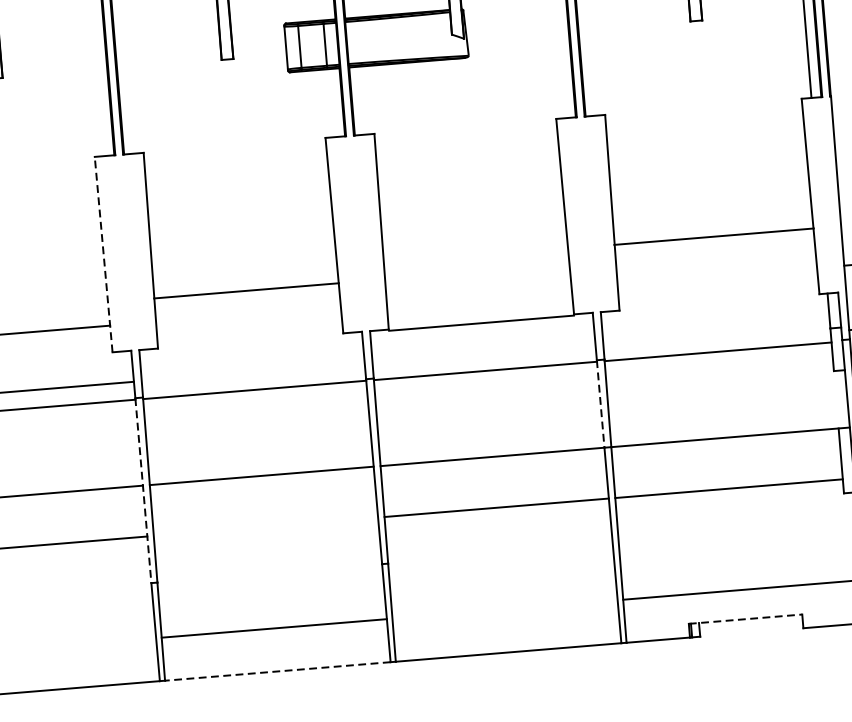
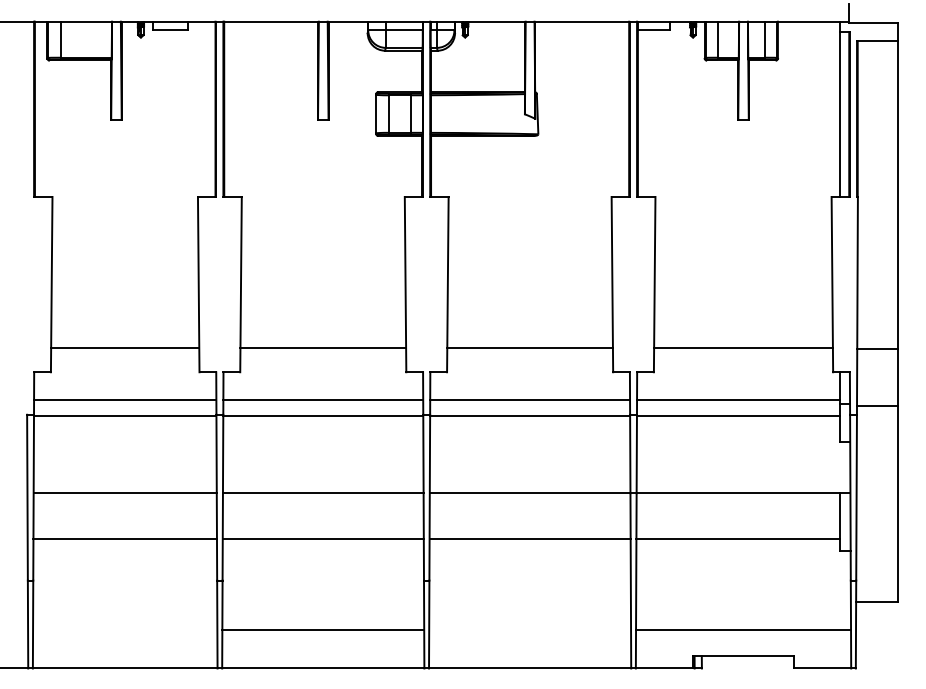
line: (714, 236) -> (743, 348), moved
line: (103, 254) -> (198, 284), dashed -> solid
line: (246, 291) -> (323, 348), moved
line: (480, 323) -> (529, 348), moved
line: (716, 334) -> (738, 400), added
line: (484, 353) -> (530, 400), added
line: (253, 372) -> (323, 400), added
line: (600, 404) -> (630, 454), dashed -> solid
line: (143, 490) -> (216, 497), dashed -> solid
line: (265, 526) -> (322, 538), added
line: (745, 619) -> (743, 656), dashed -> solid
line: (276, 671) -> (322, 668), dashed -> solid

